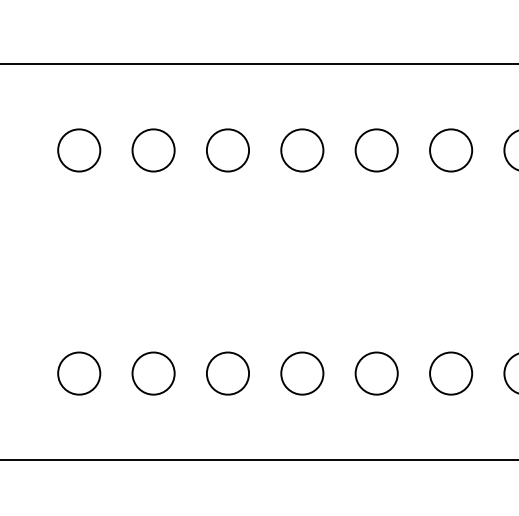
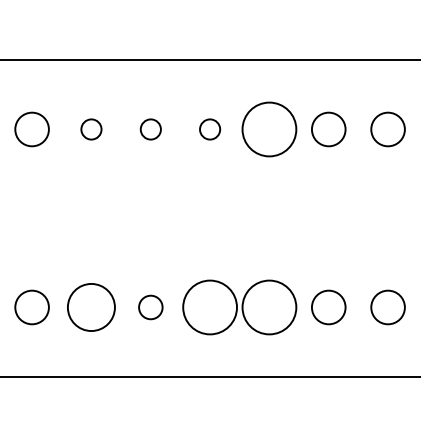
circle: (153, 150) -> (91, 129), size x0.6
circle: (227, 150) -> (150, 129), size x0.6
circle: (301, 150) -> (209, 129), size x0.6
circle: (376, 150) -> (269, 129), size x1.6
circle: (153, 373) -> (91, 307), size x1.4
circle: (227, 373) -> (150, 307), size x0.7
circle: (301, 373) -> (209, 307), size x1.6
circle: (376, 373) -> (269, 307), size x1.6

